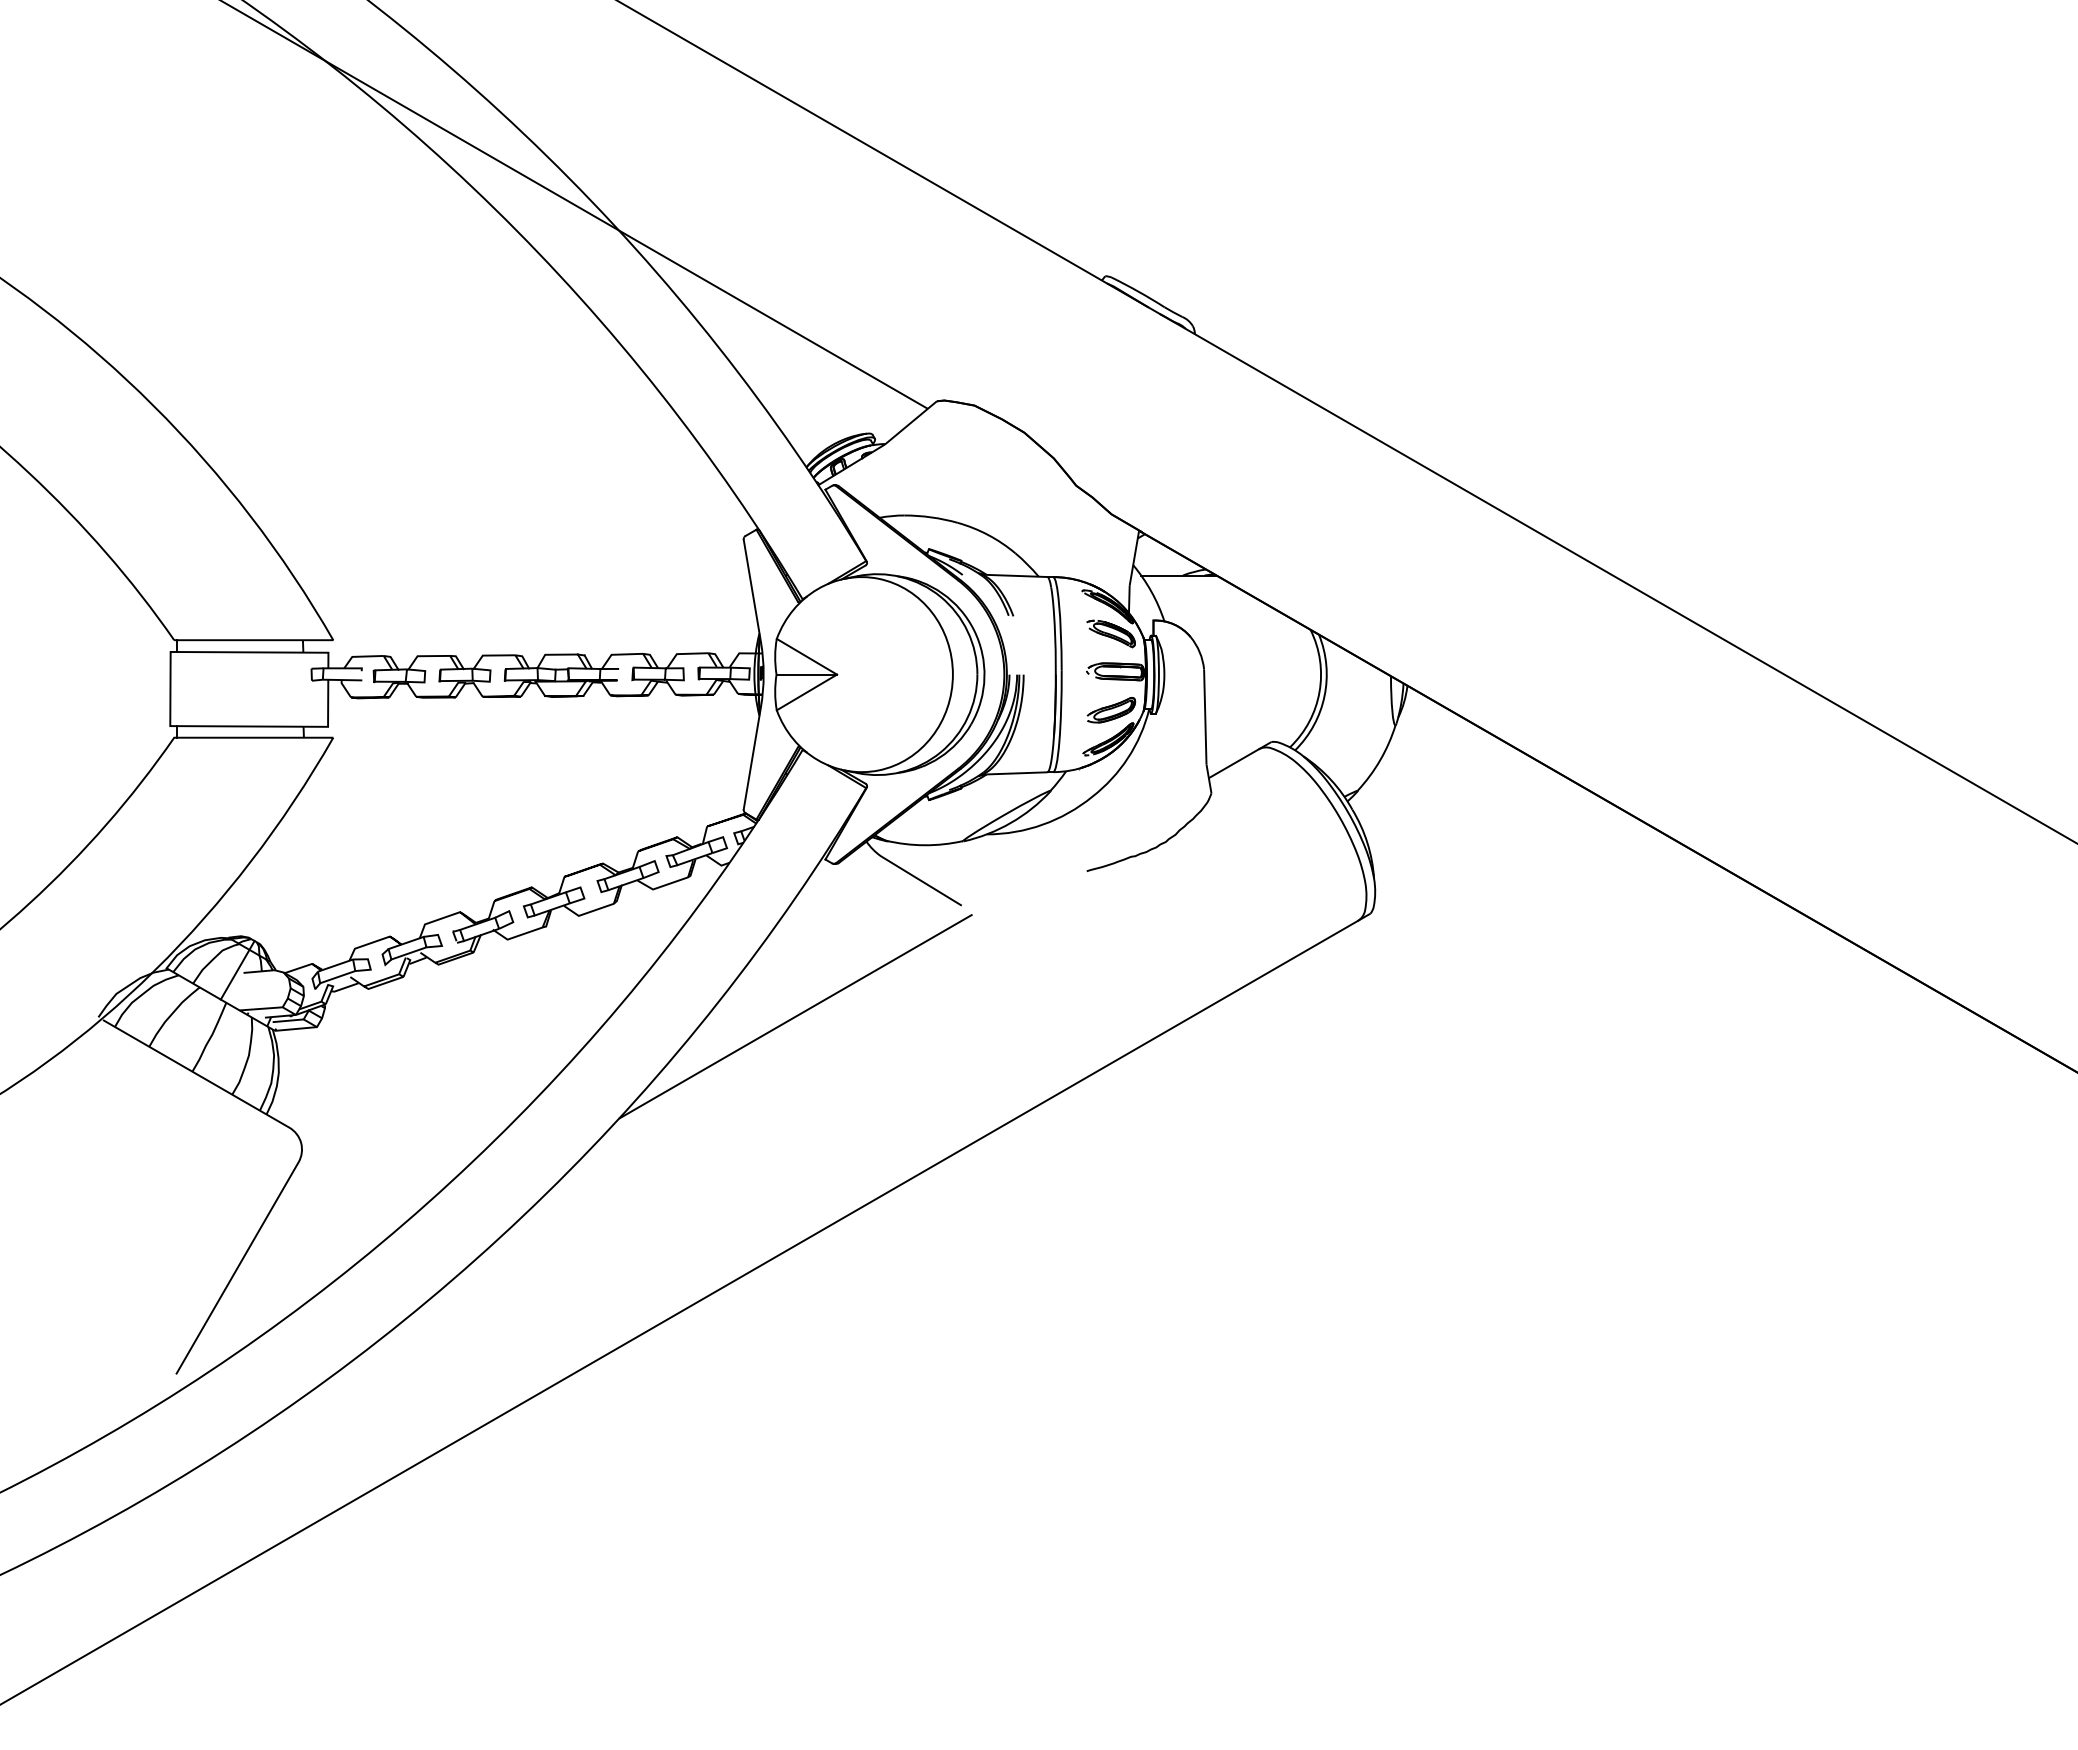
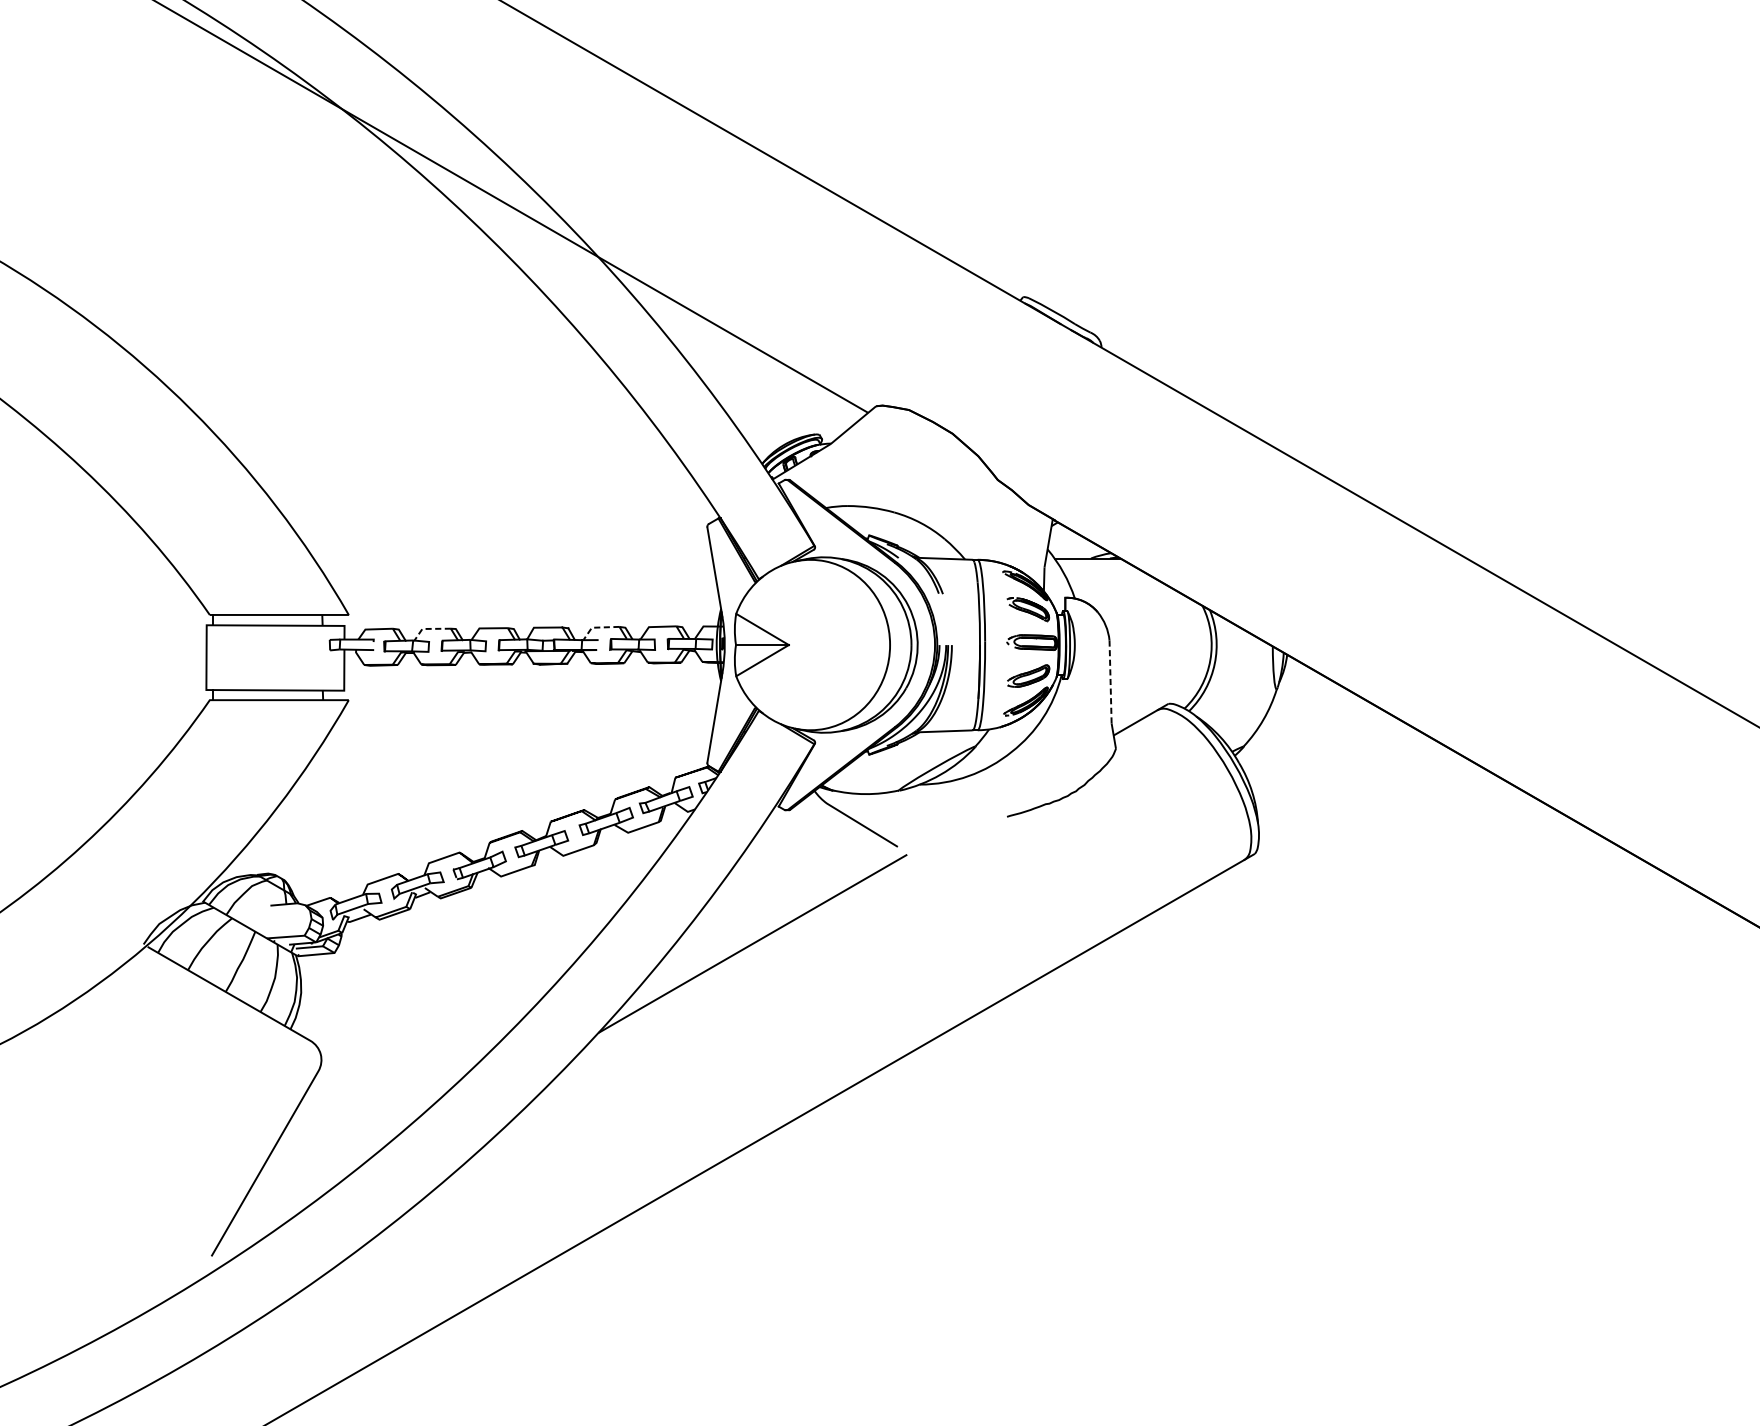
line: (618, 654) -> (597, 627), solid -> dashed
line: (424, 656) -> (428, 629), solid -> dashed
line: (1205, 716) -> (1110, 681), solid -> dashed
line: (237, 970) -> (265, 903), removed

